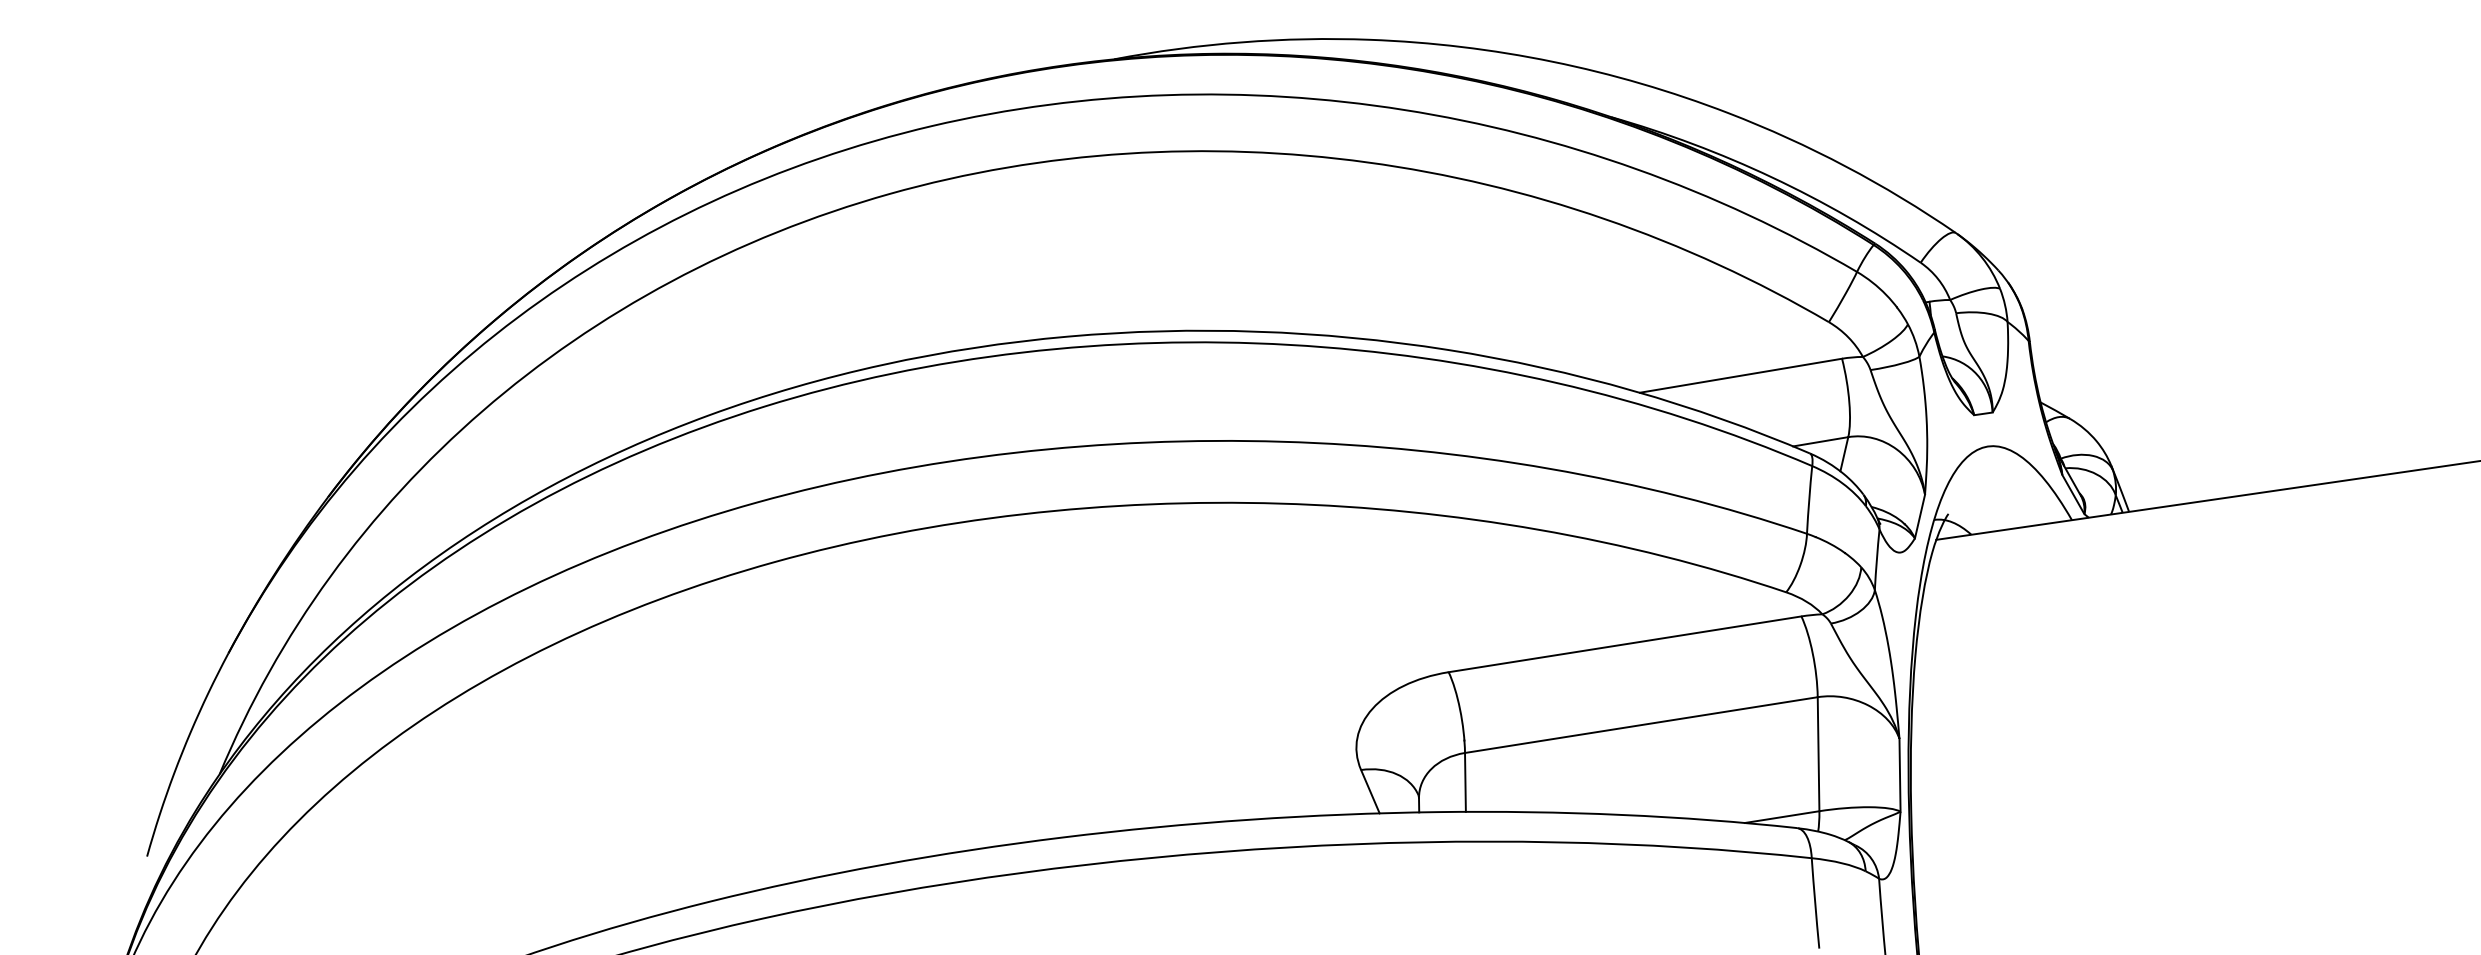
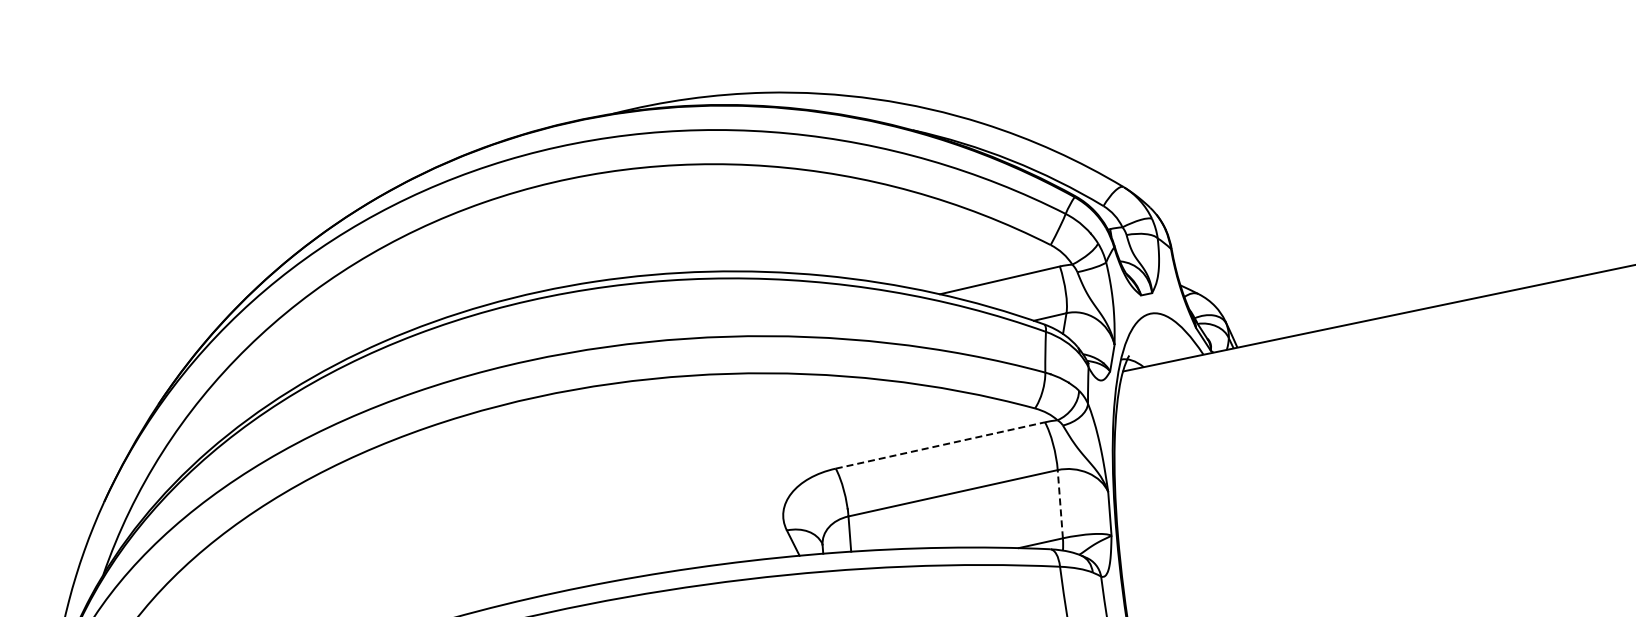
line: (1625, 644) -> (940, 445), solid -> dashed
line: (1818, 753) -> (1060, 503), solid -> dashed

